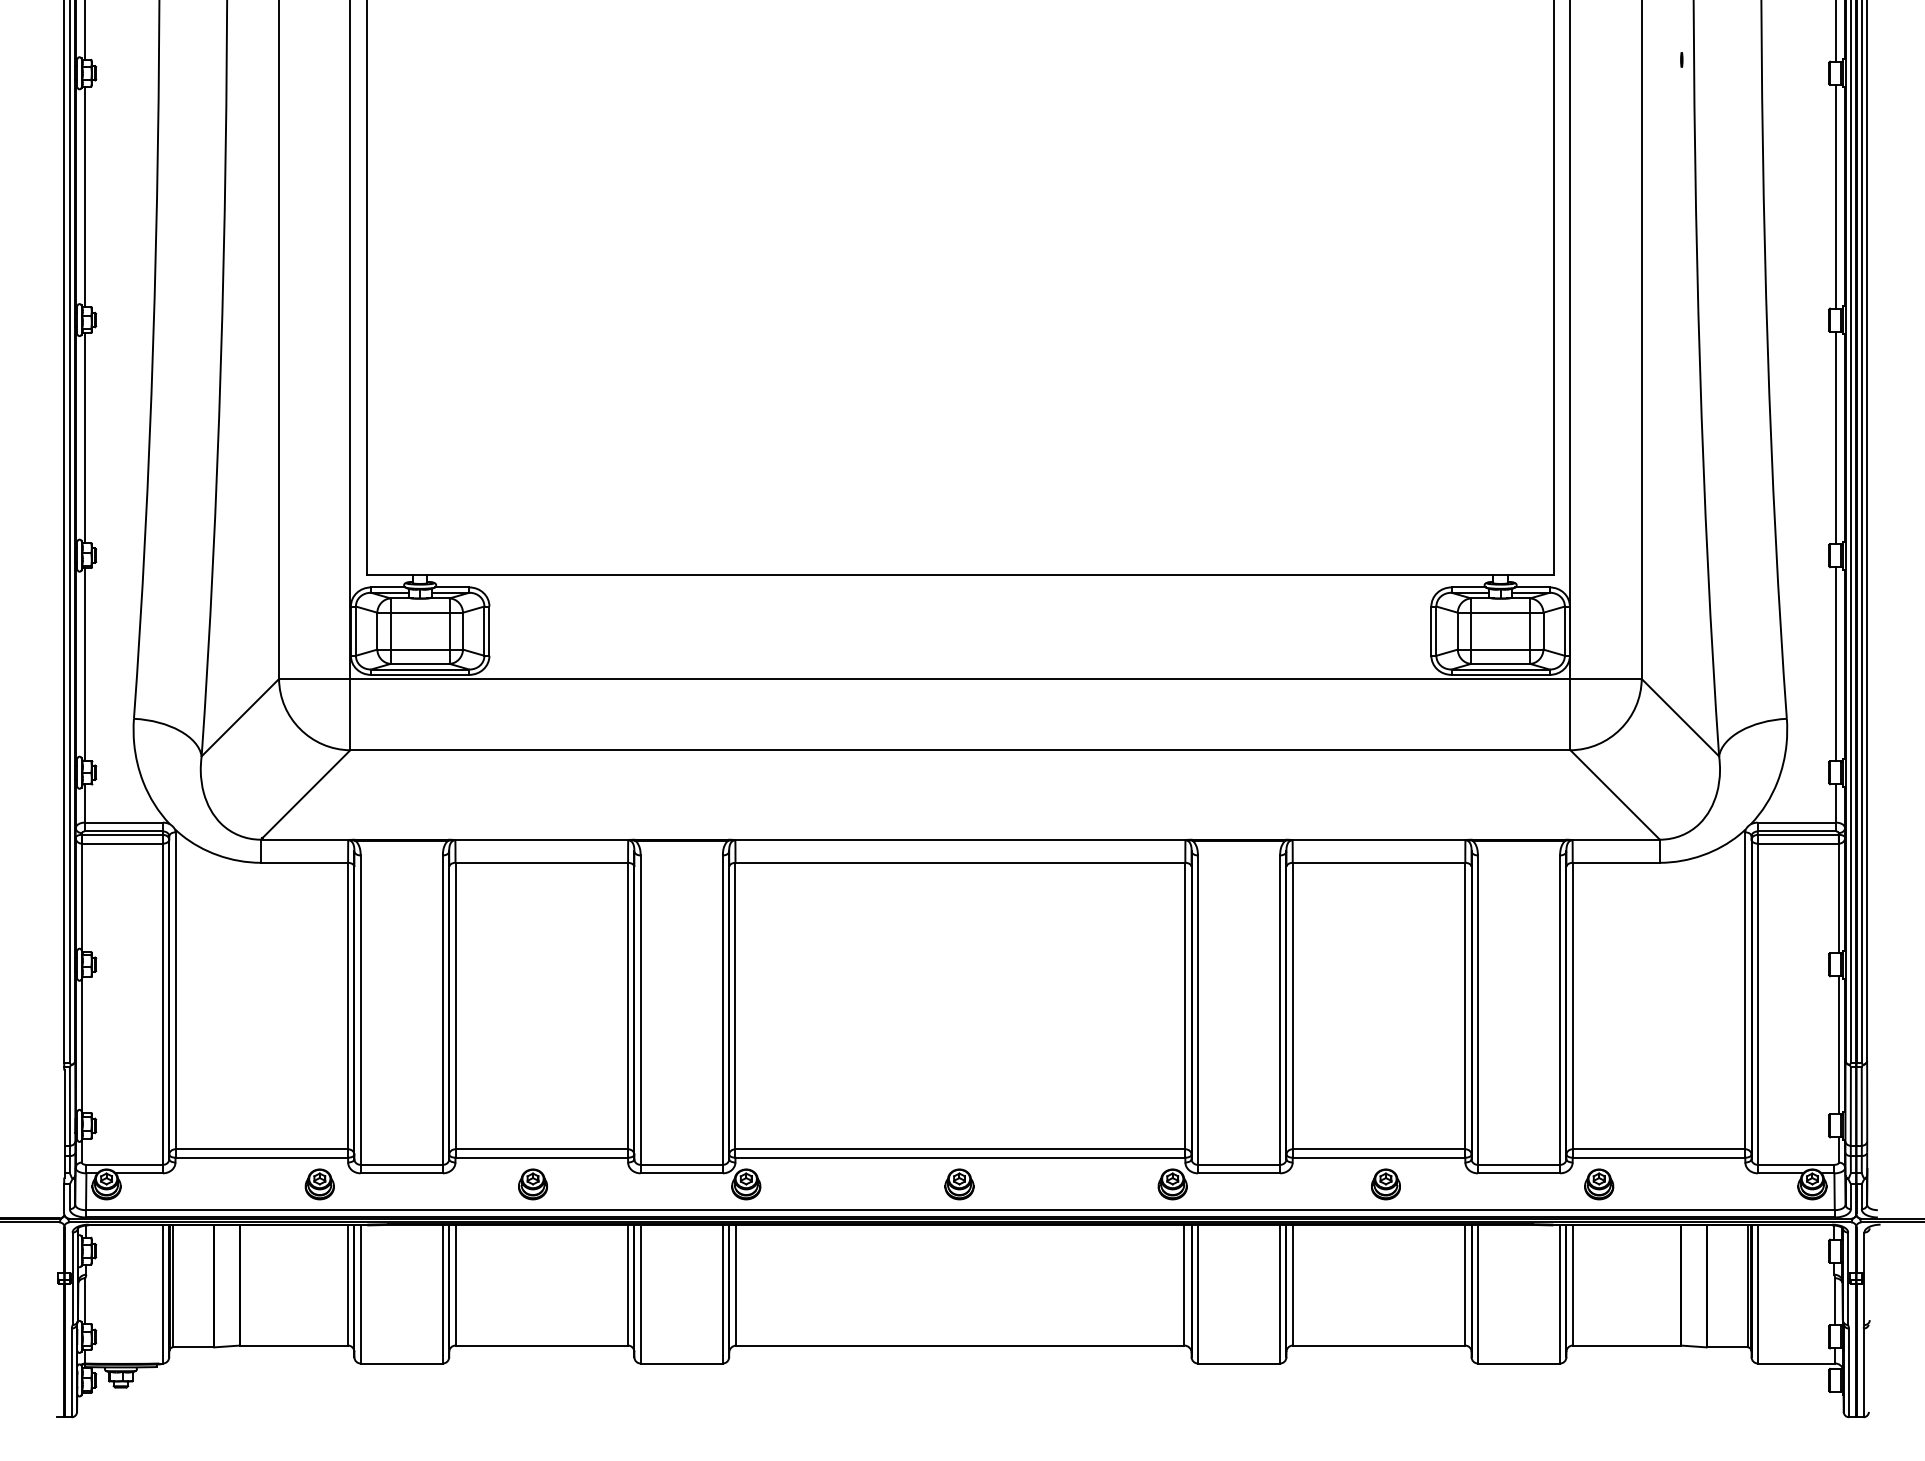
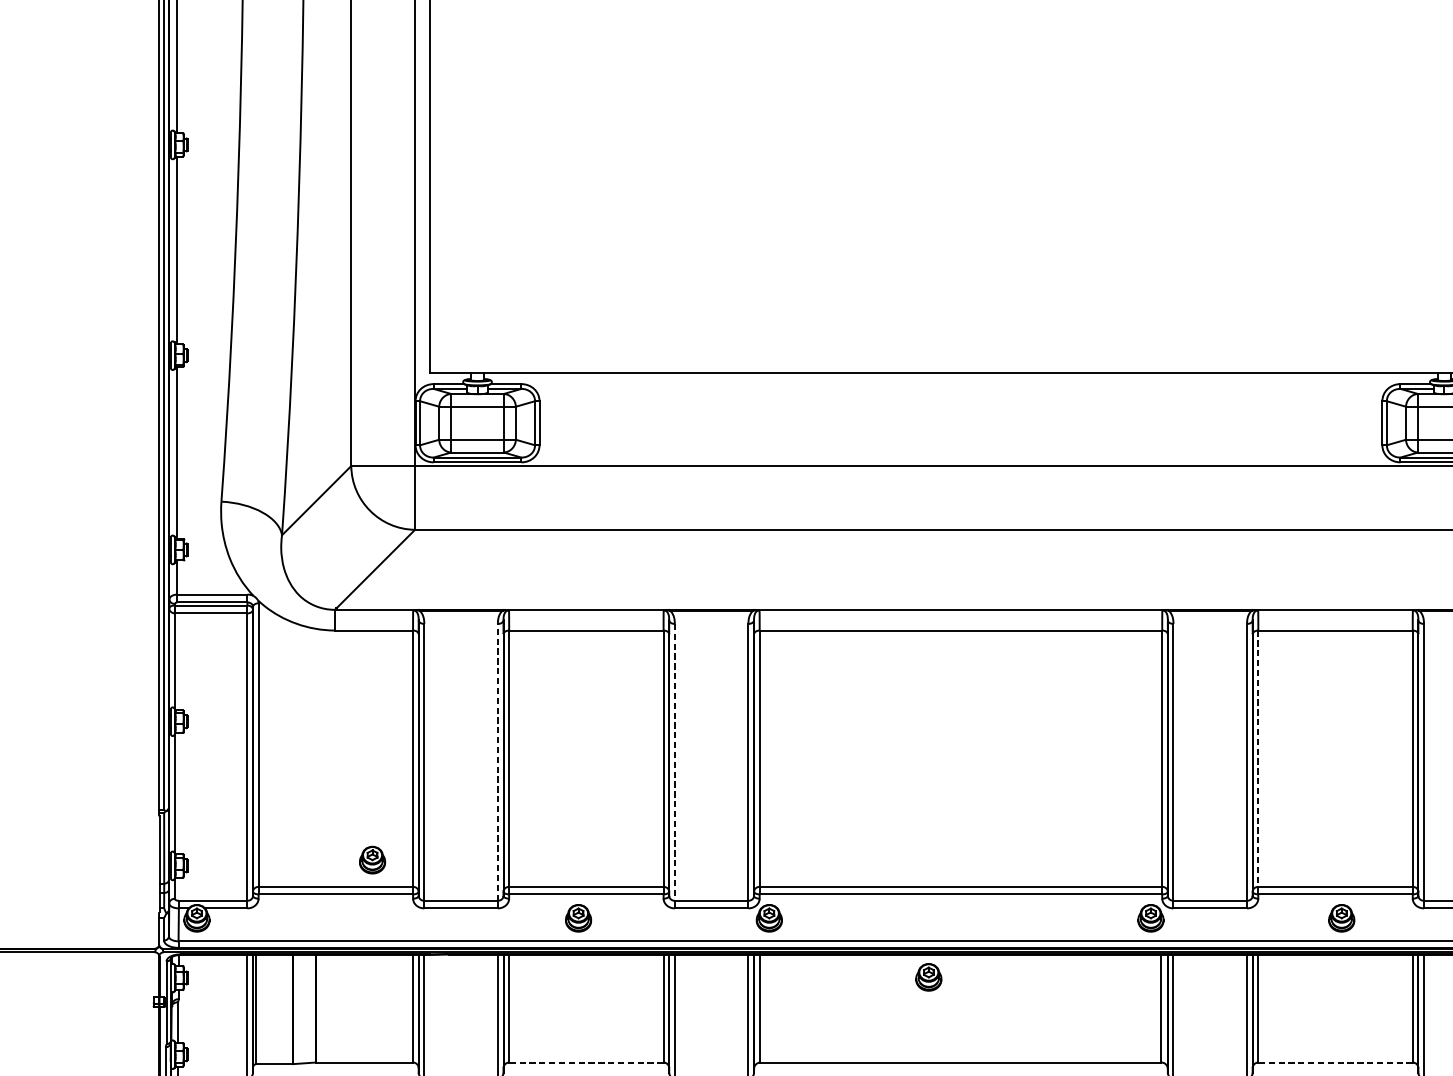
line: (1292, 1006) -> (1258, 759), solid -> dashed
line: (442, 1010) -> (497, 762), solid -> dashed
line: (640, 1010) -> (674, 762), solid -> dashed
part: (319, 1184) -> (372, 860), moved
part: (959, 1184) -> (928, 977), moved
line: (541, 1345) -> (586, 1062), solid -> dashed
line: (1378, 1345) -> (1335, 1062), solid -> dashed

